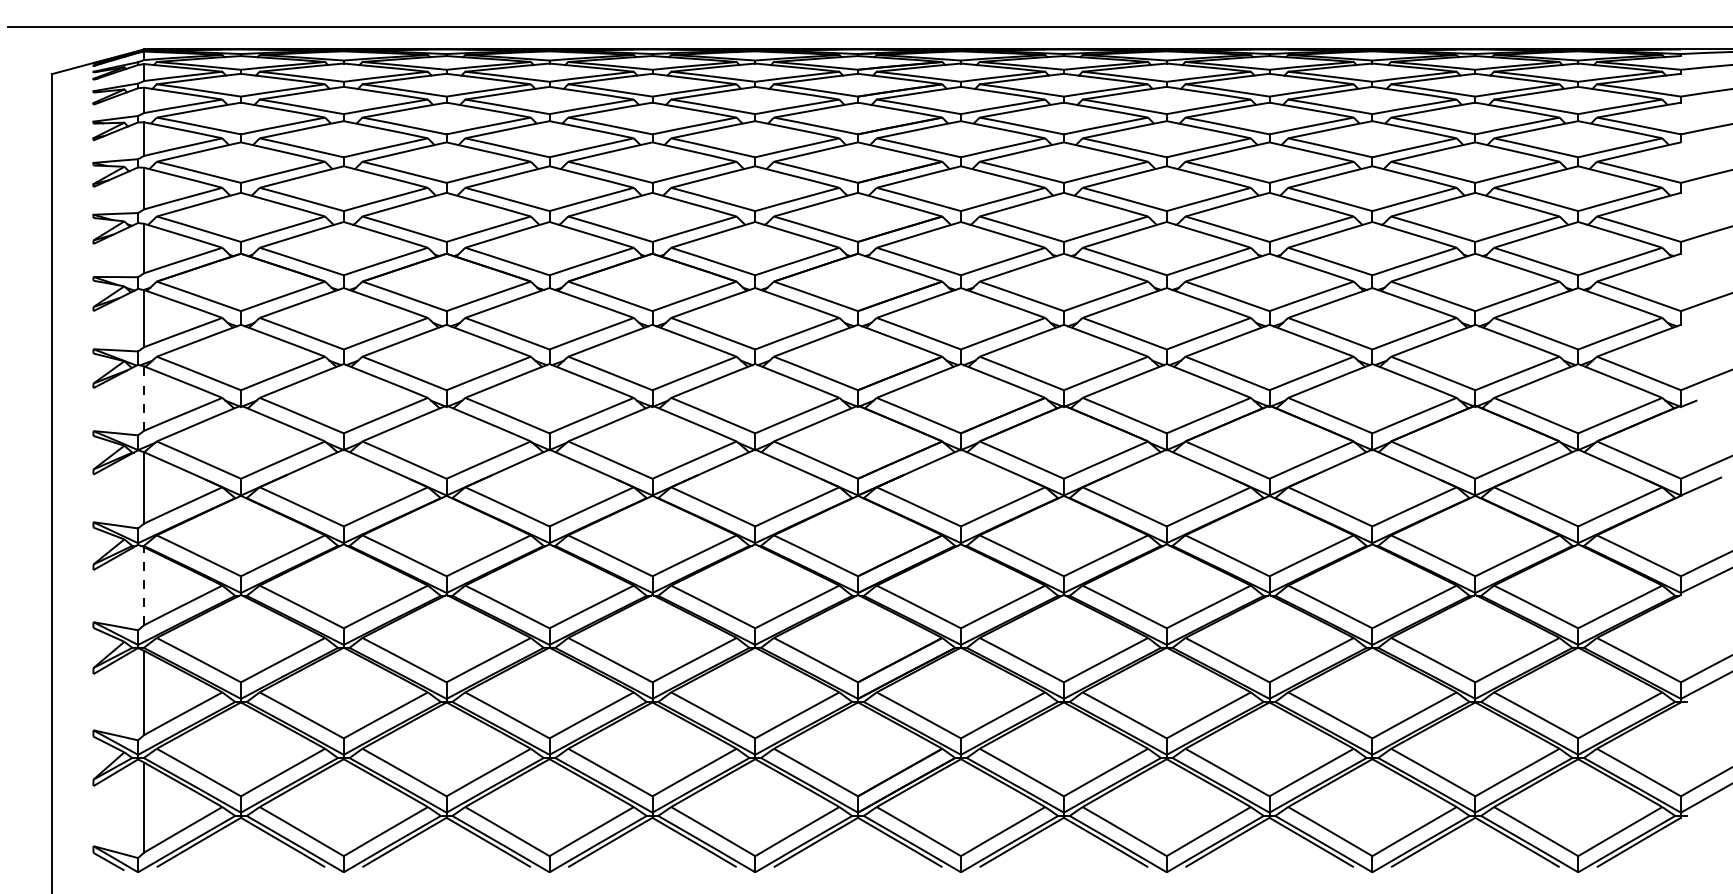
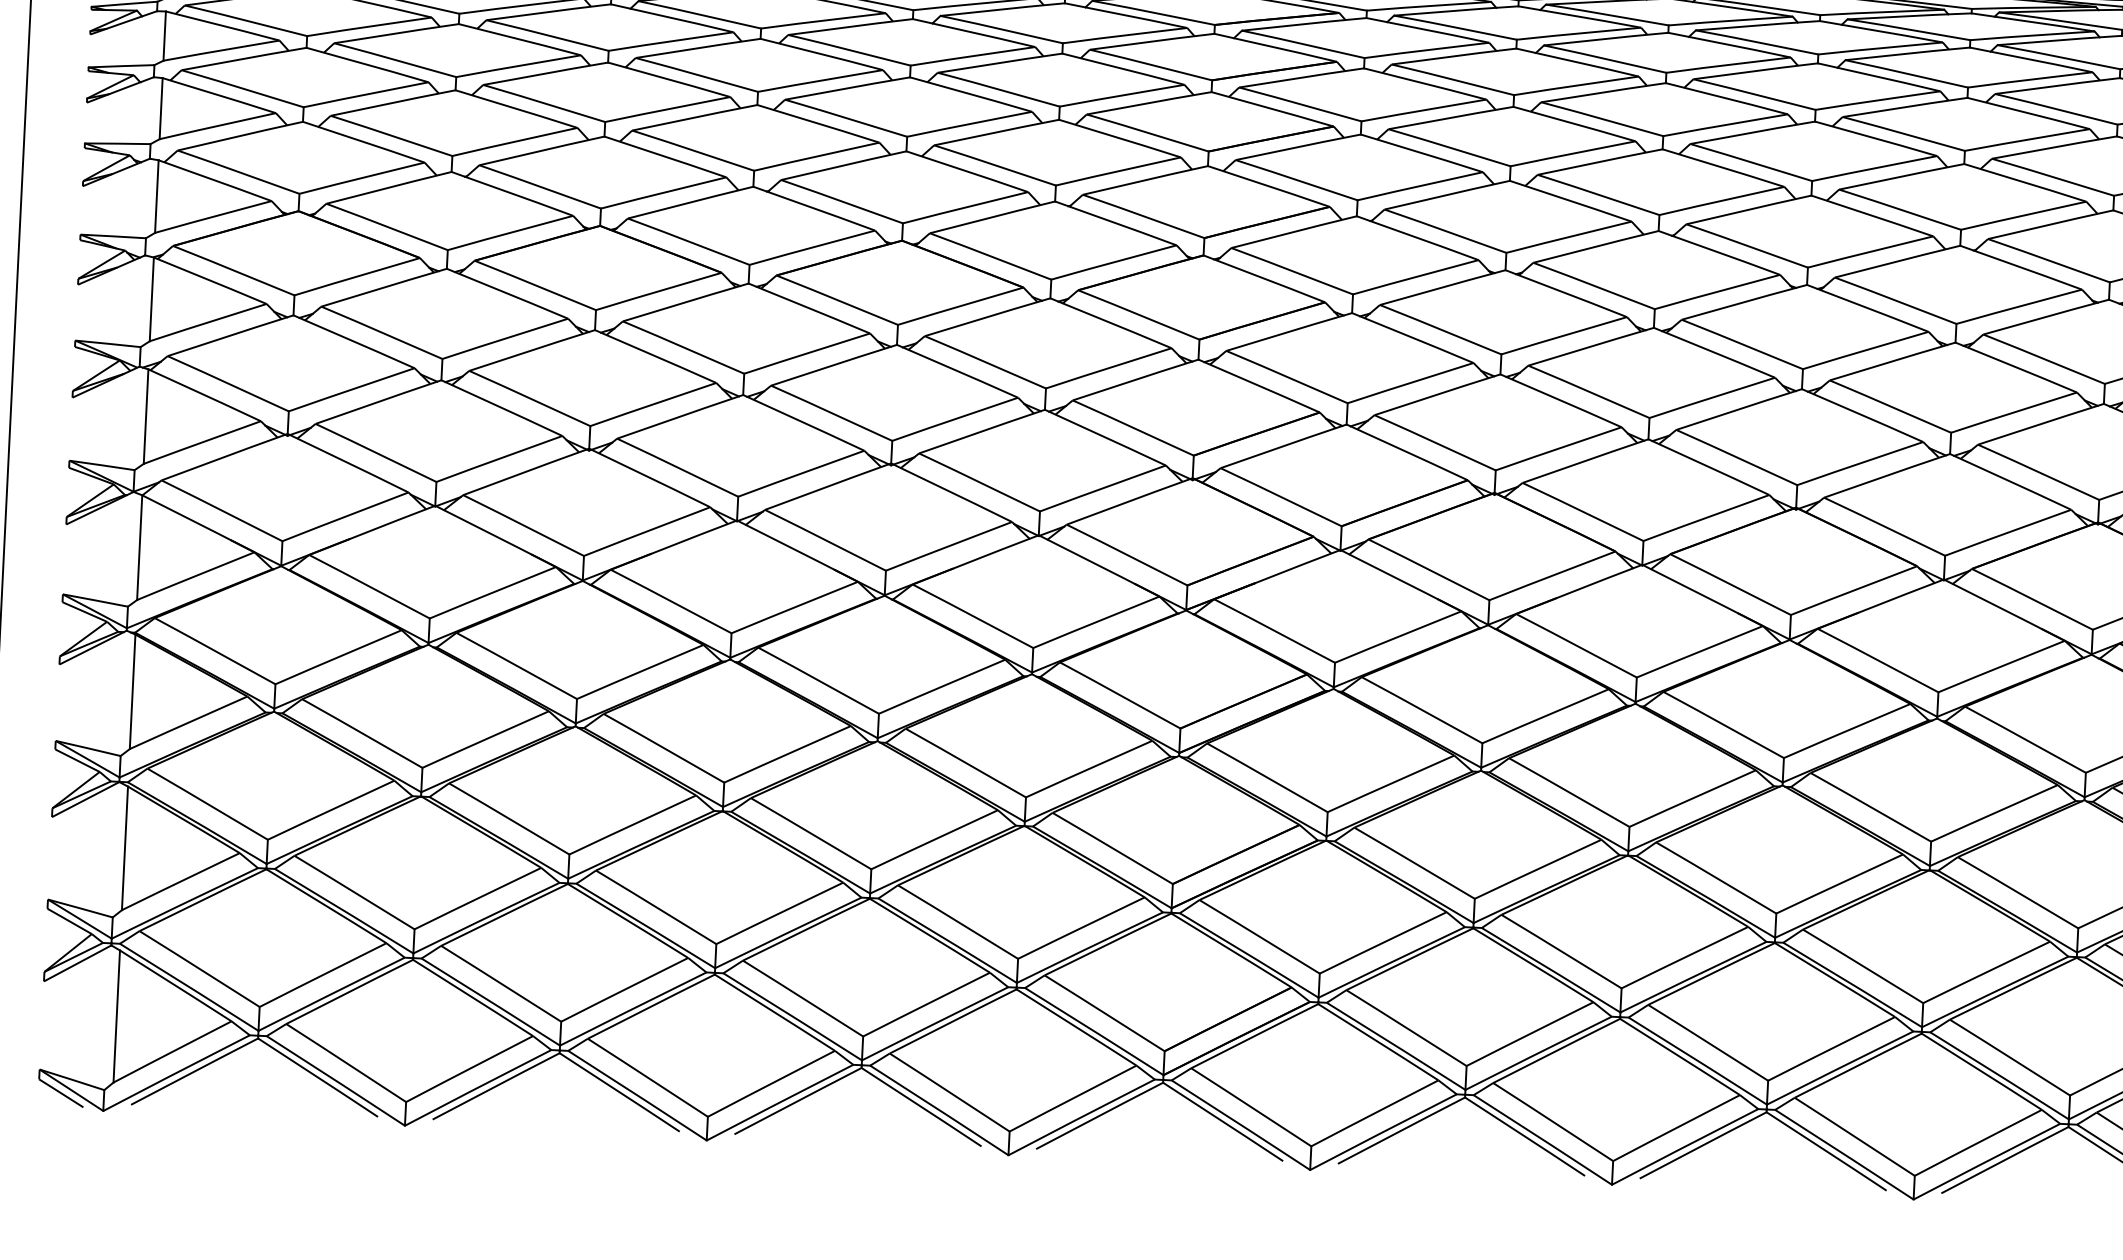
line: (144, 398) -> (146, 416), dashed -> solid
line: (144, 585) -> (133, 690), dashed -> solid

